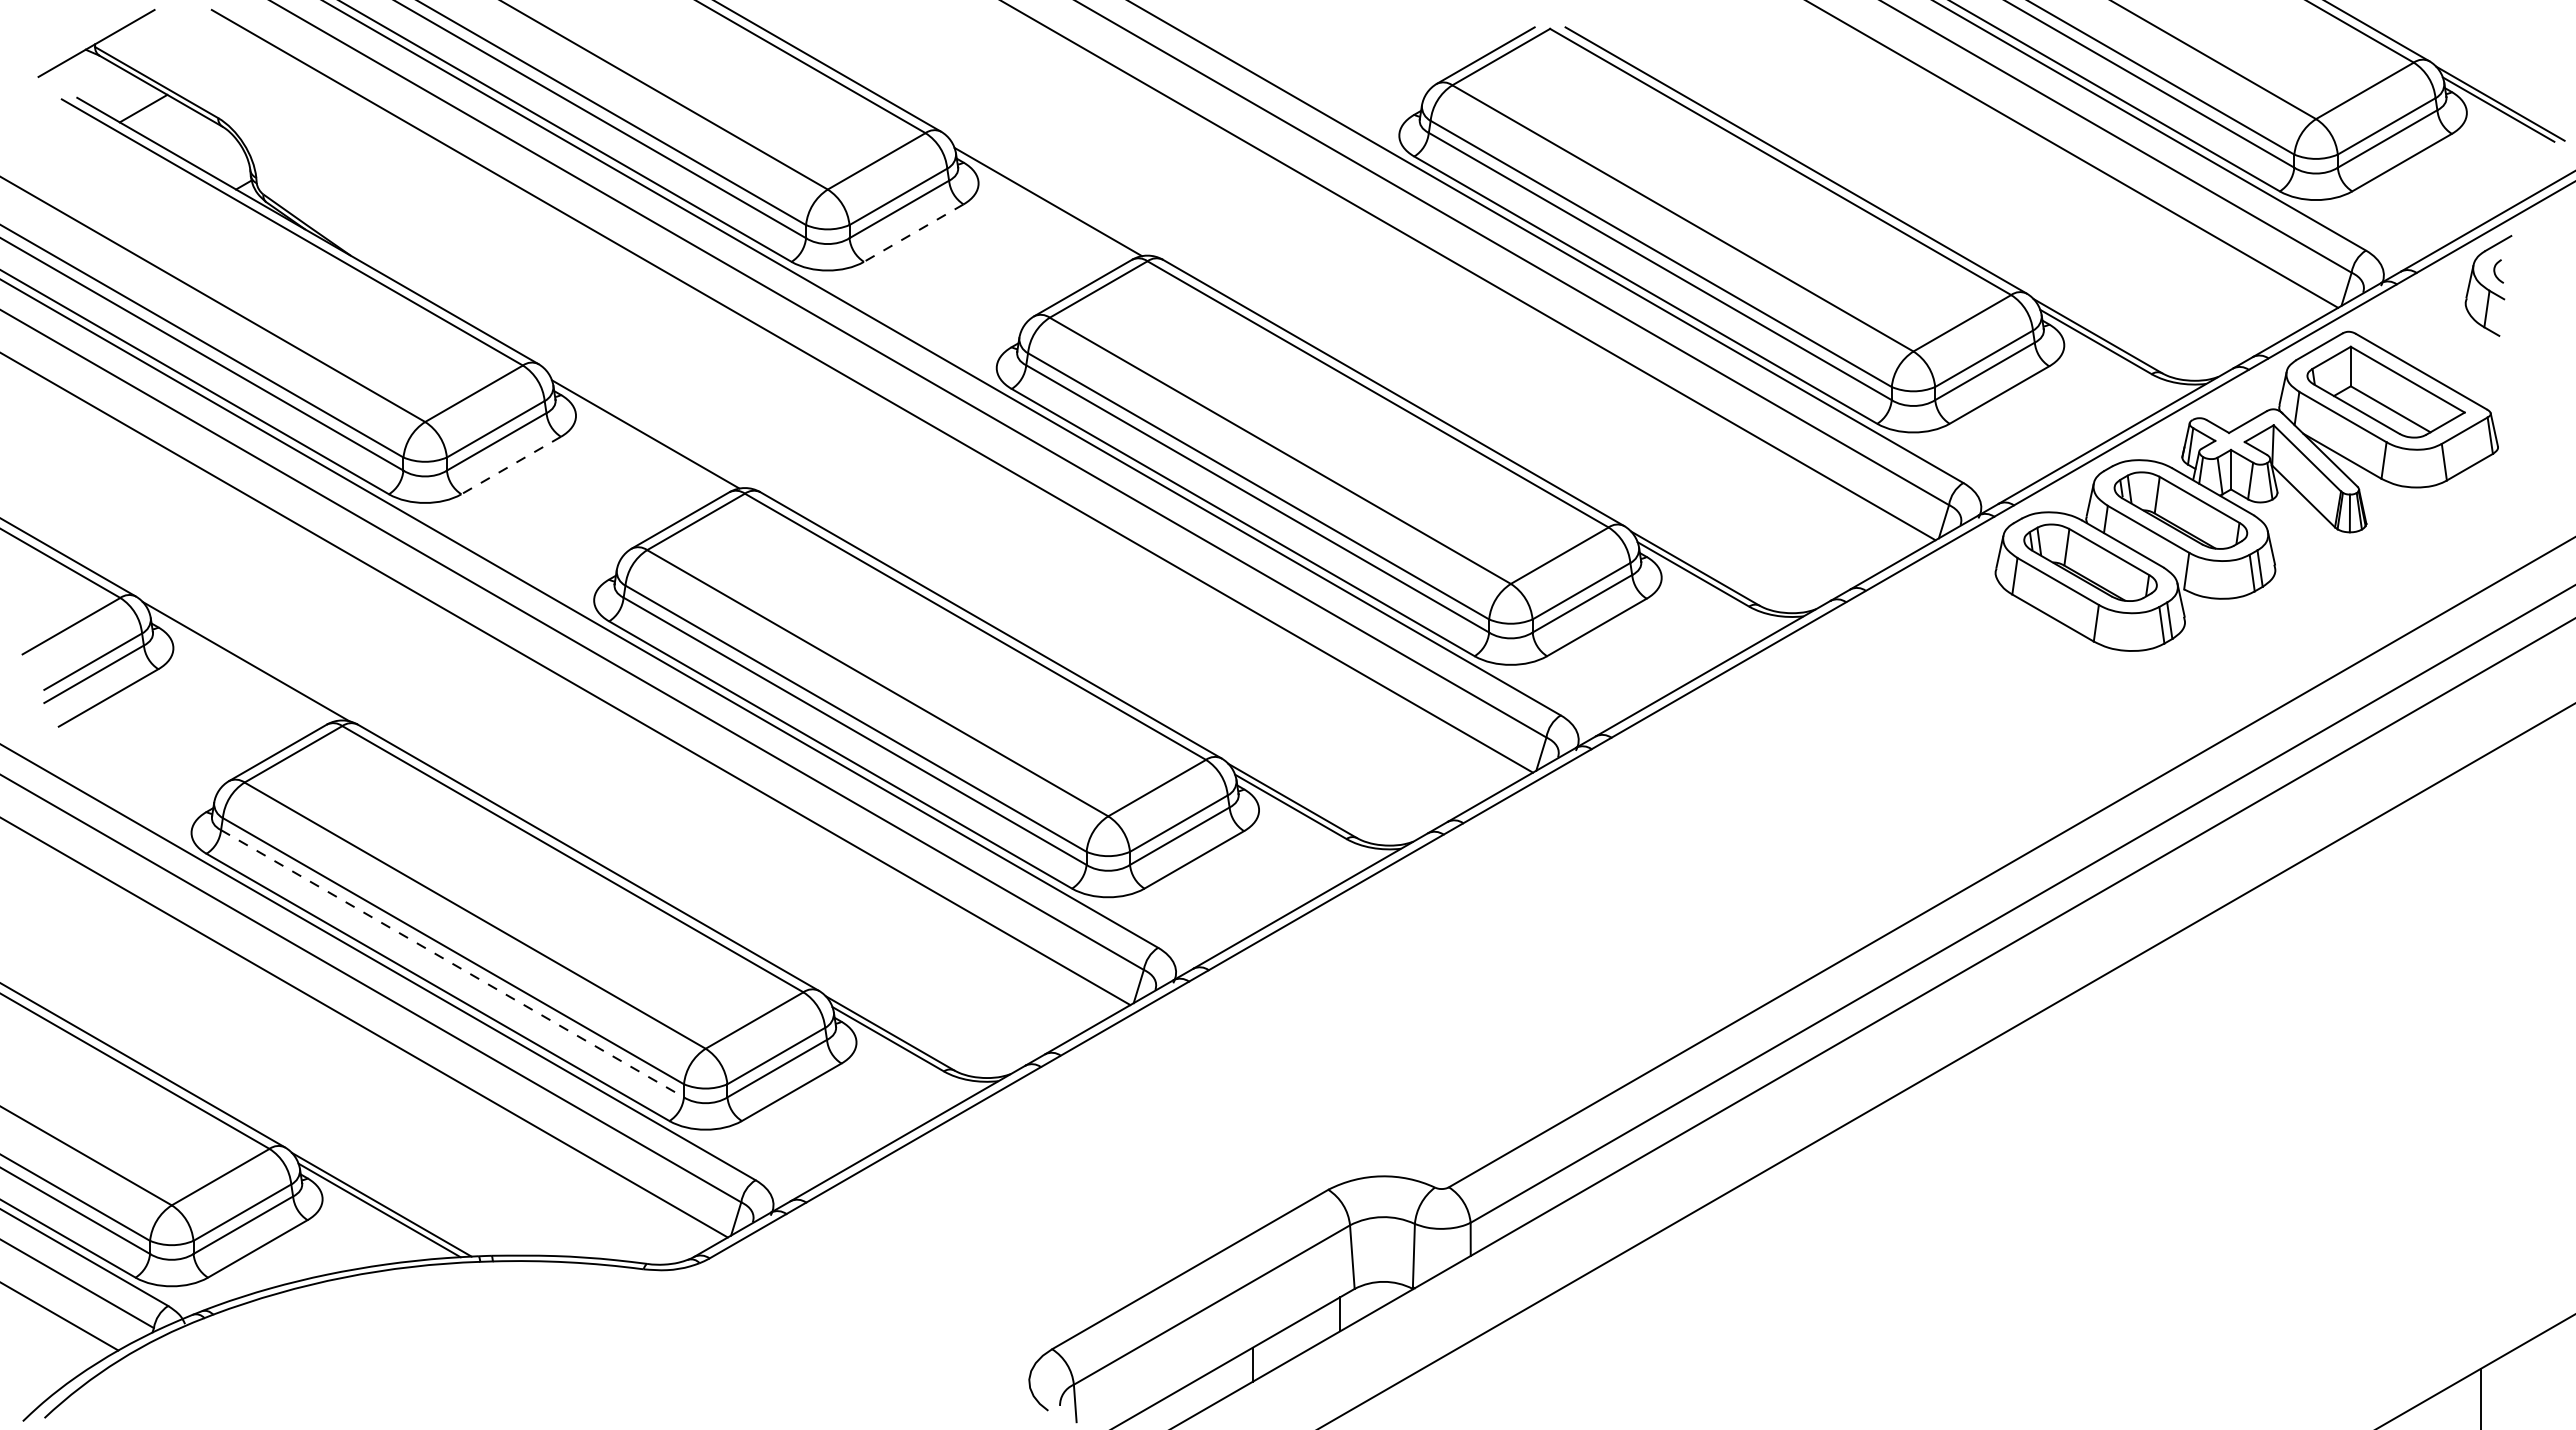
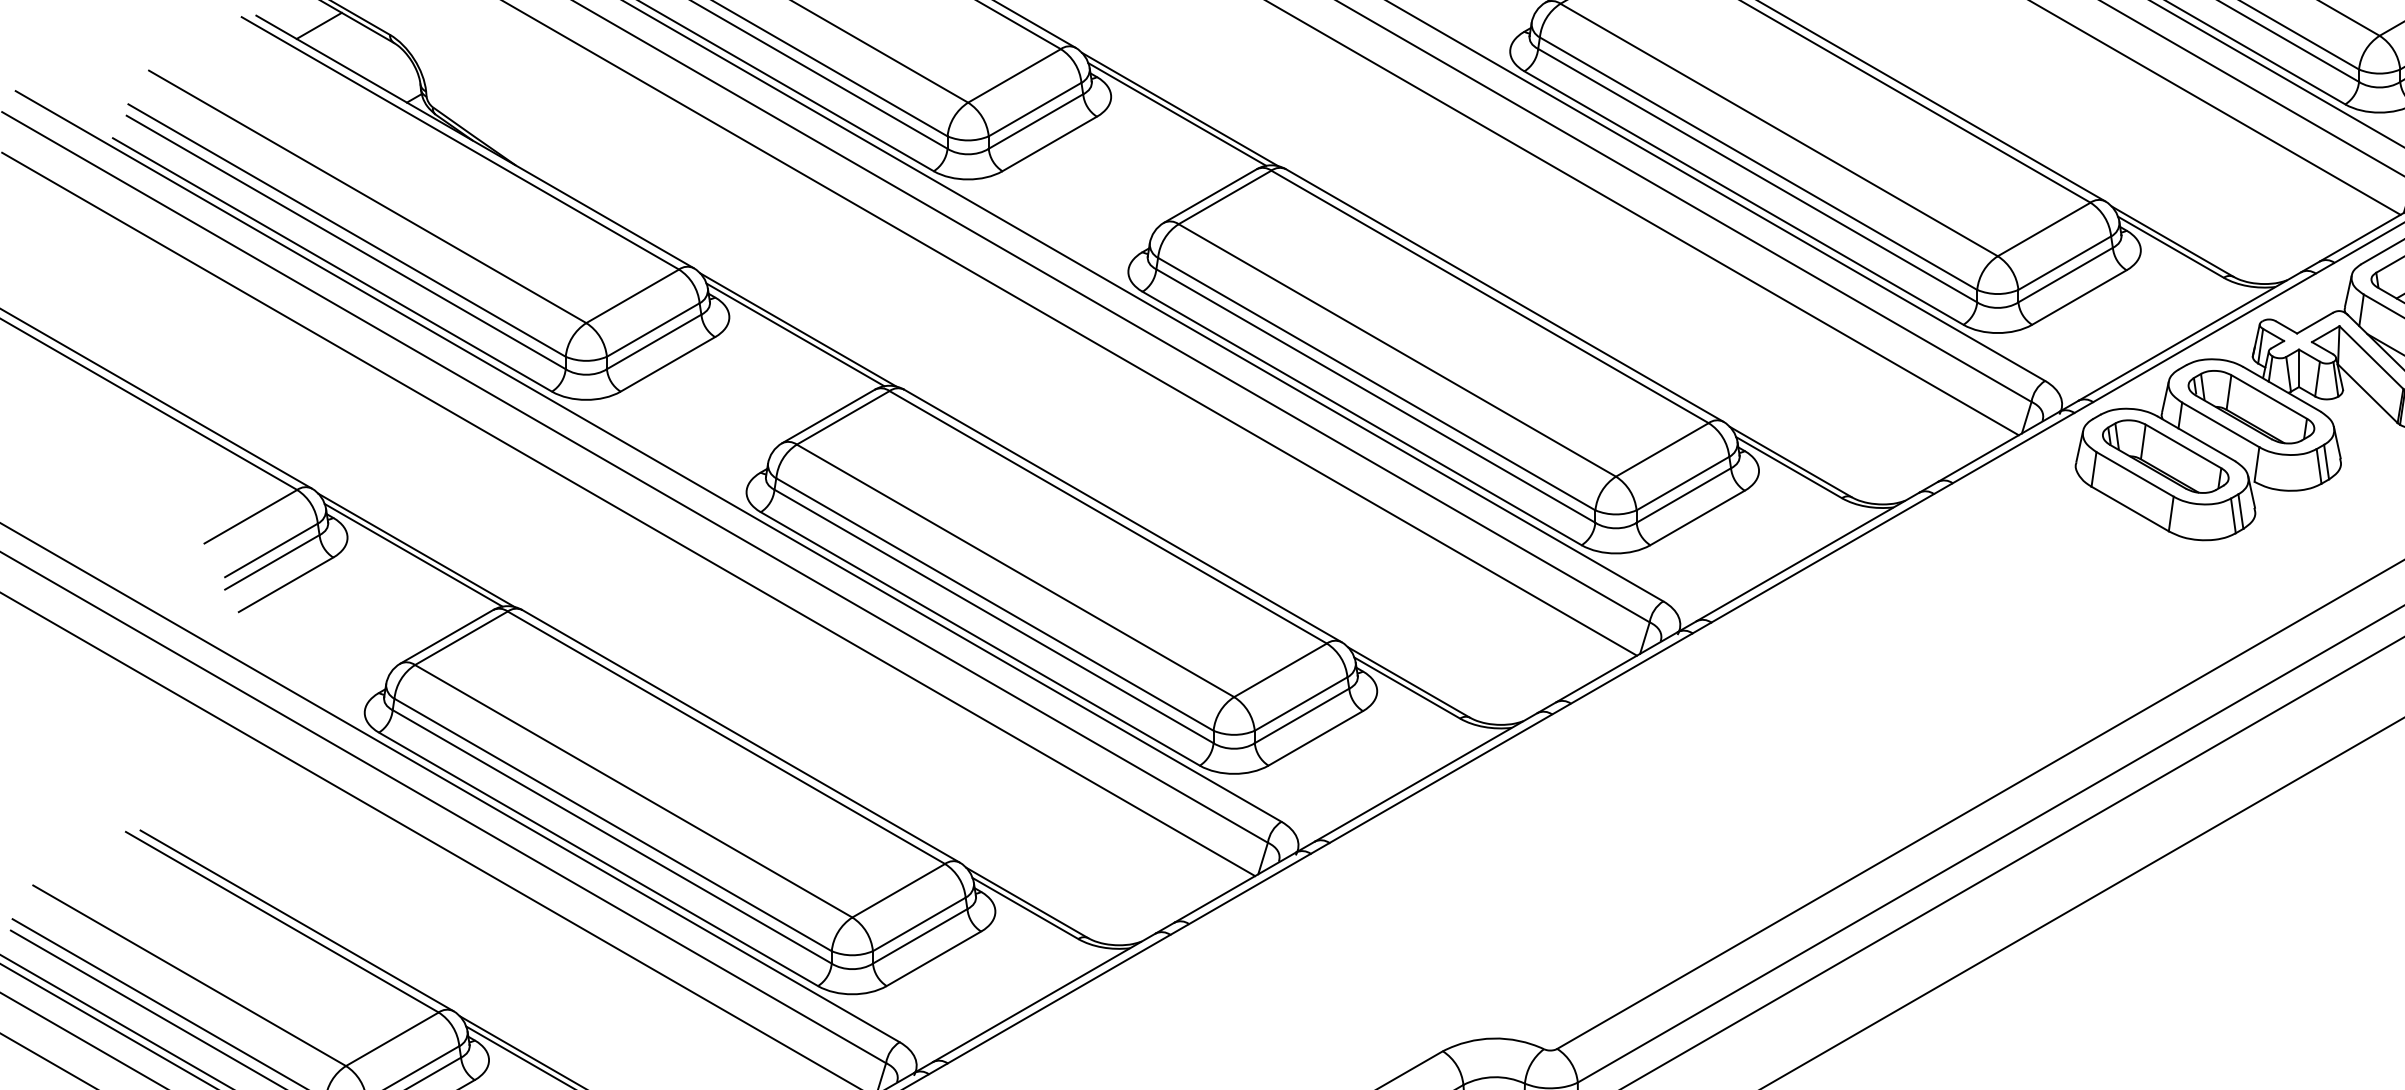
line: (1050, 196) -> (1179, 109), added
line: (913, 233) -> (1049, 144), dashed -> solid
line: (648, 428) -> (798, 329), added
line: (510, 465) -> (667, 364), dashed -> solid
line: (242, 666) -> (413, 554), added
line: (452, 963) -> (612, 836), dashed -> solid

